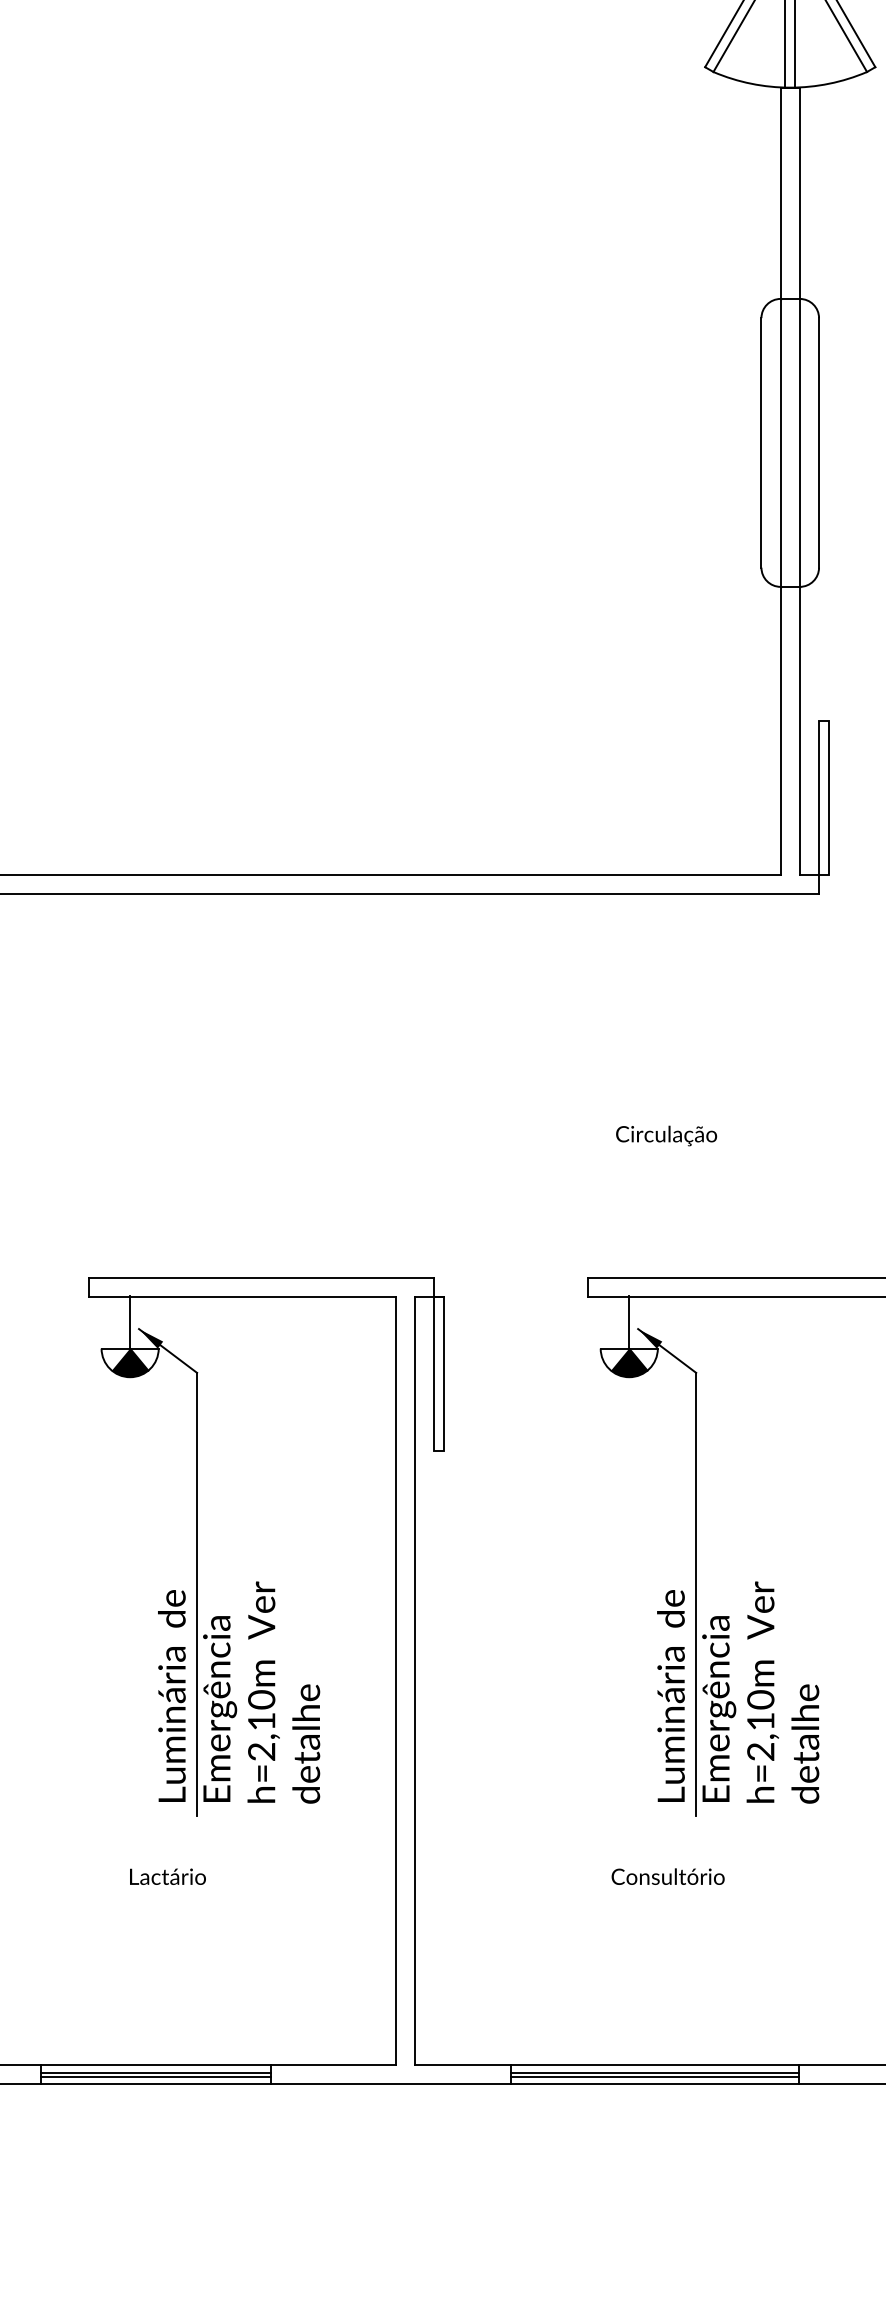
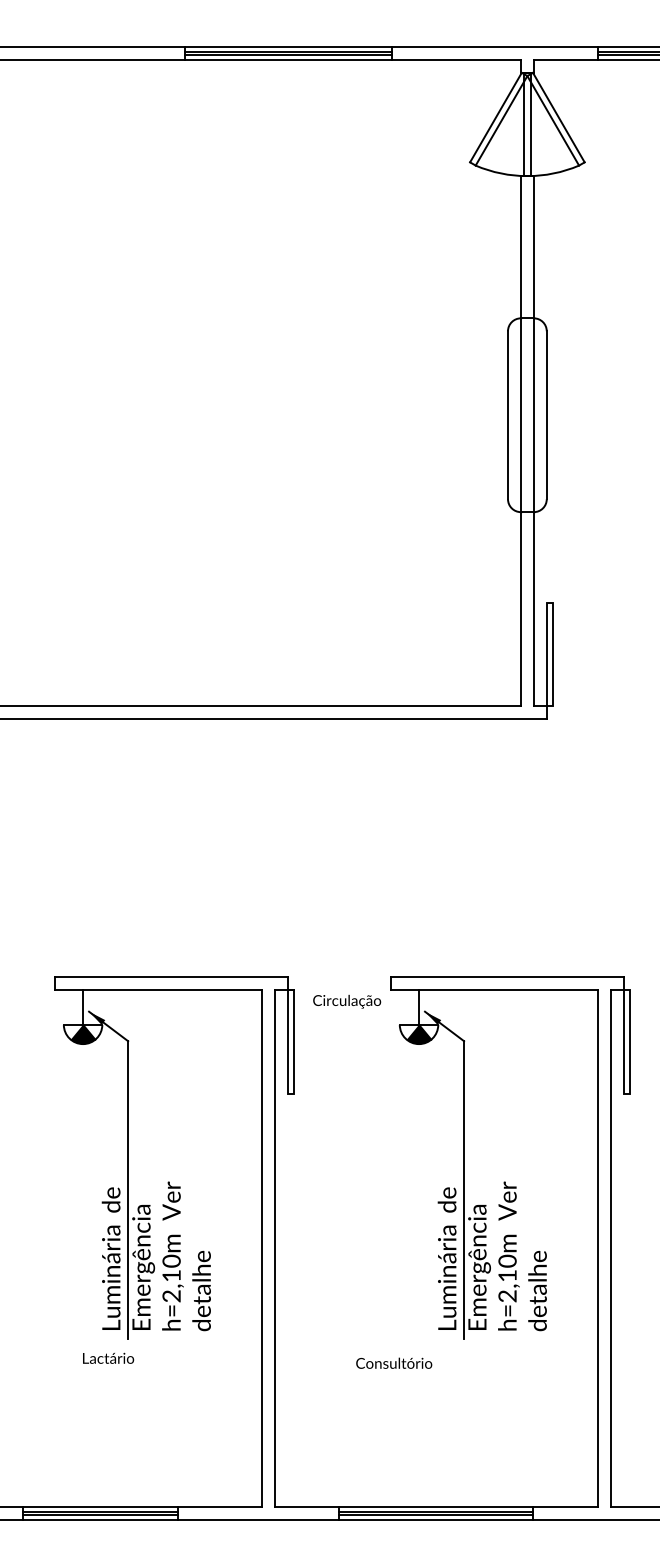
text: (667, 1135) -> (347, 1001), moved
text: (167, 1875) -> (108, 1357), moved
text: (668, 1875) -> (394, 1362), moved

